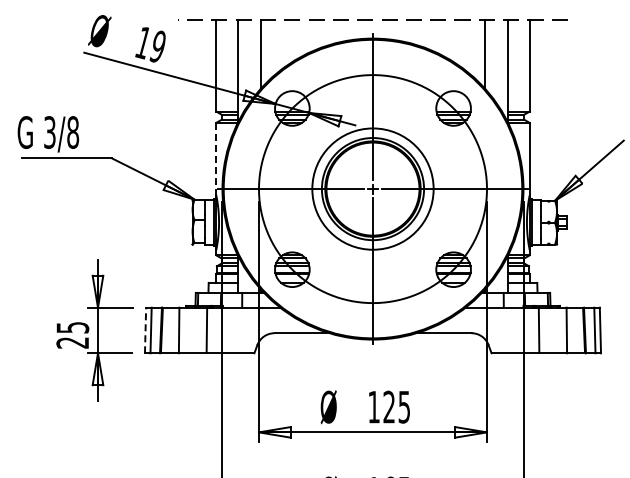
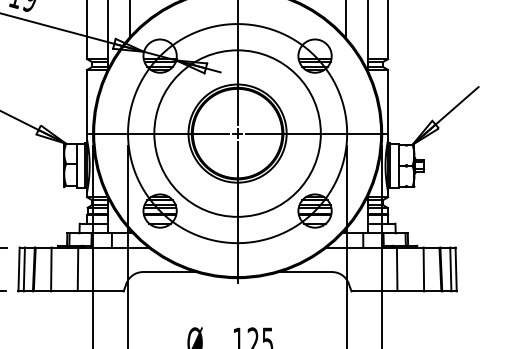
line: (216, 159) -> (87, 105), dashed -> solid
circle: (372, 188) -> (237, 133), size x1.43
line: (145, 330) -> (19, 269), dashed -> solid

